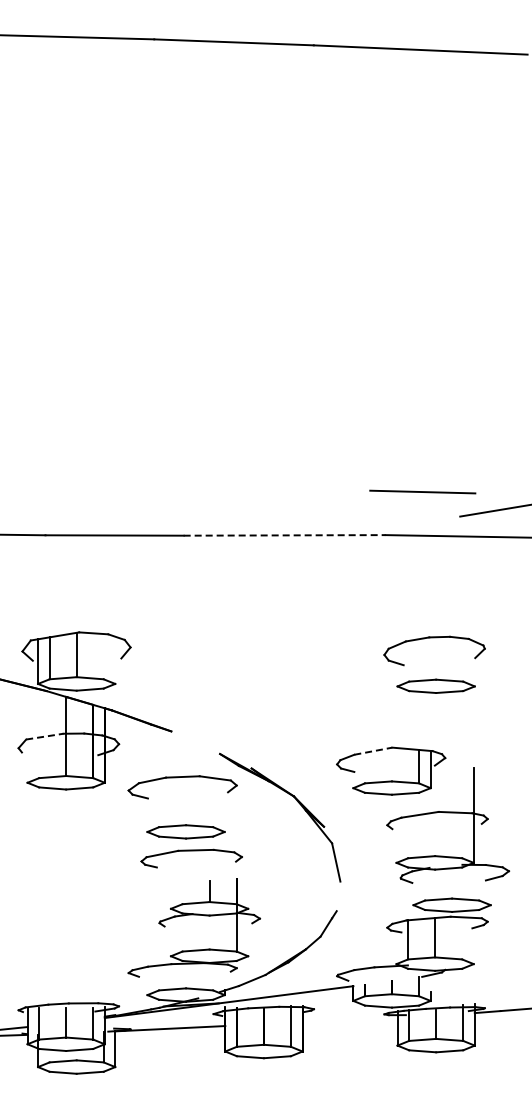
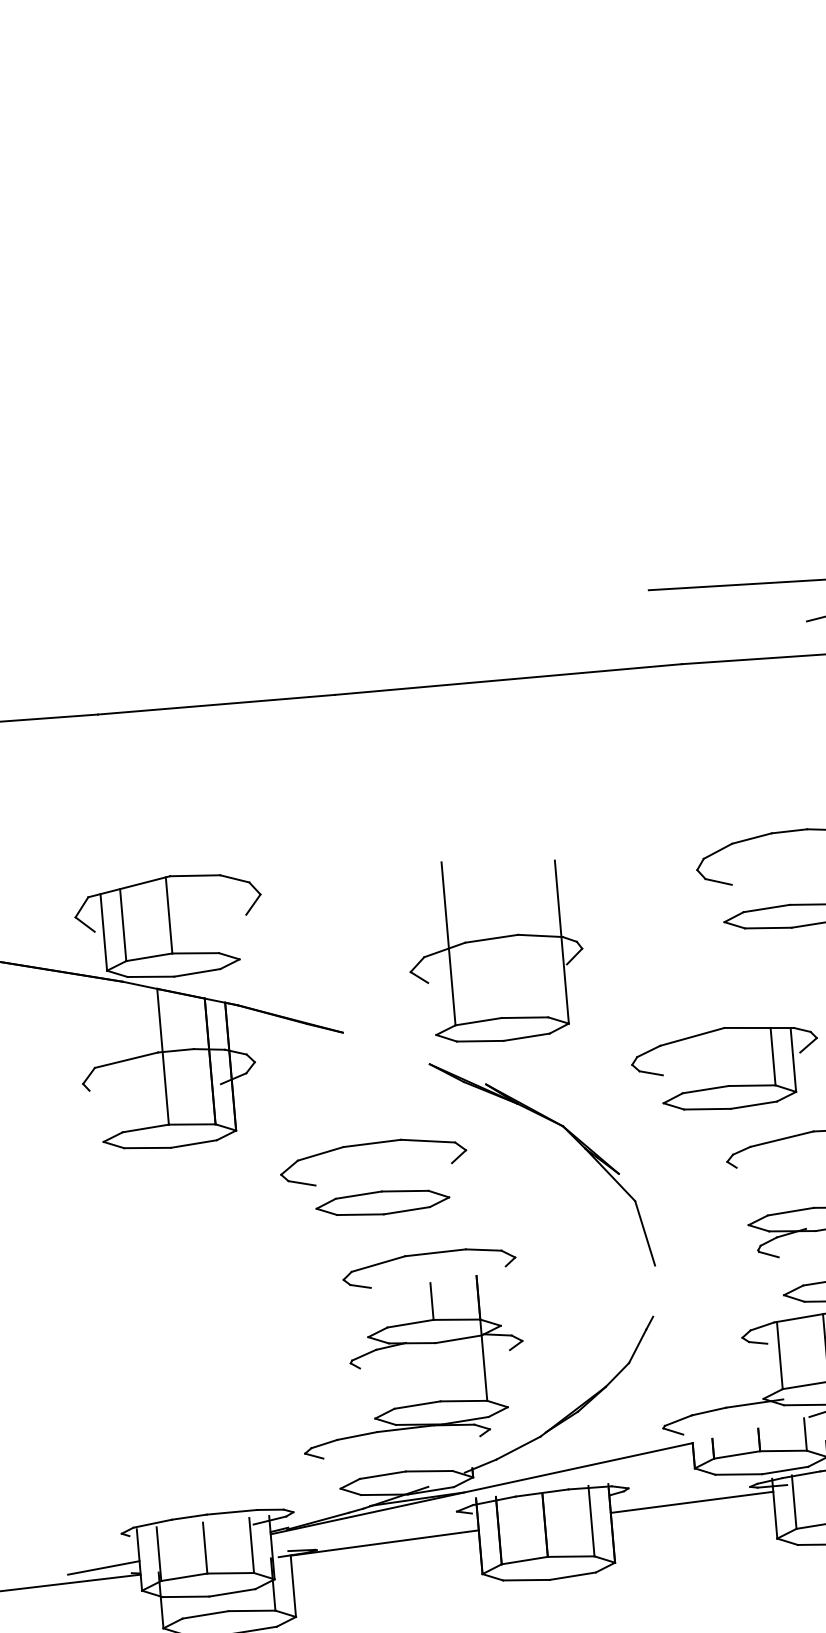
line: (284, 535) -> (508, 679), dashed -> solid
part: (263, 691) -> (495, 950), added
line: (44, 736) -> (125, 1060), dashed -> solid
line: (373, 751) -> (692, 1037), dashed -> solid
part: (182, 777) -> (371, 1144), moved
part: (191, 851) -> (427, 1255), moved
line: (349, 1020) -> (691, 1502), added

